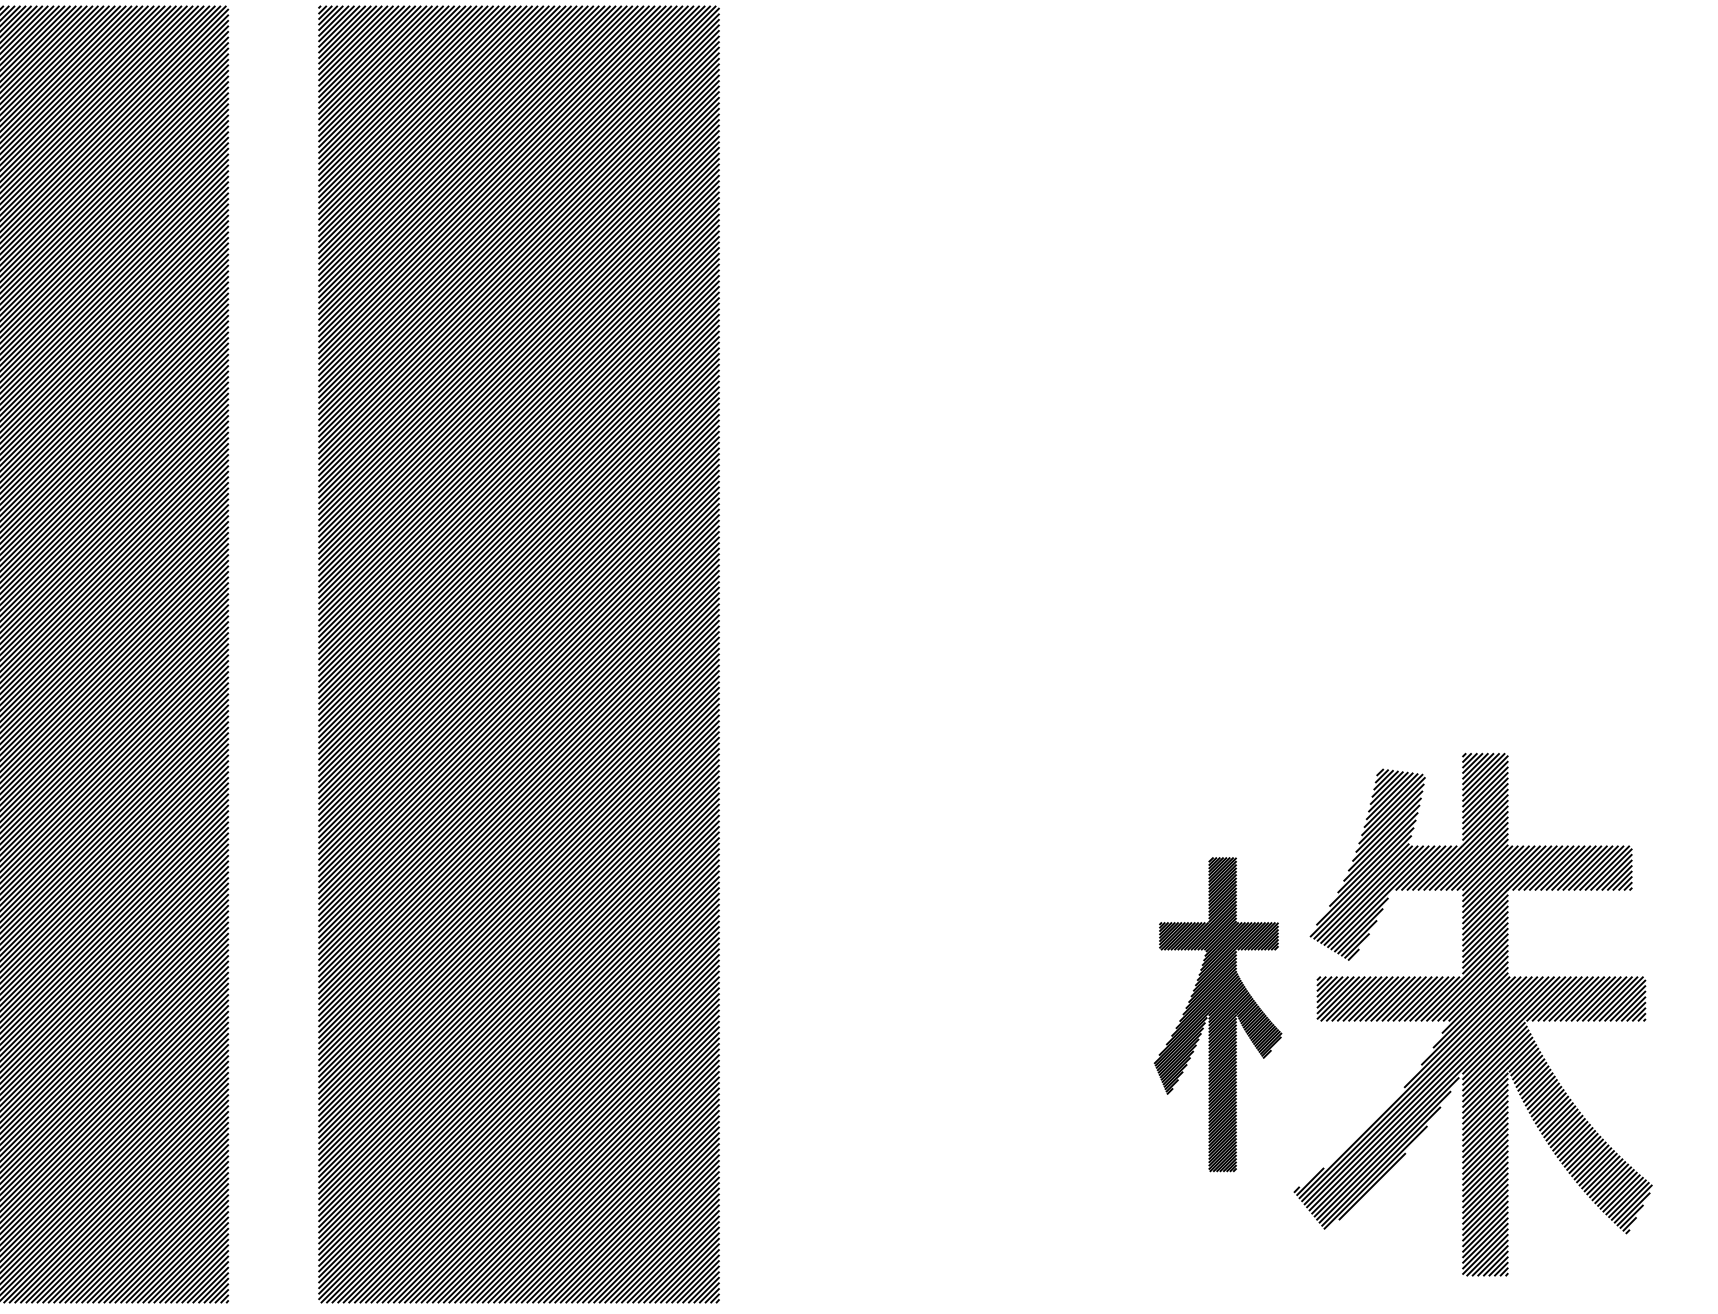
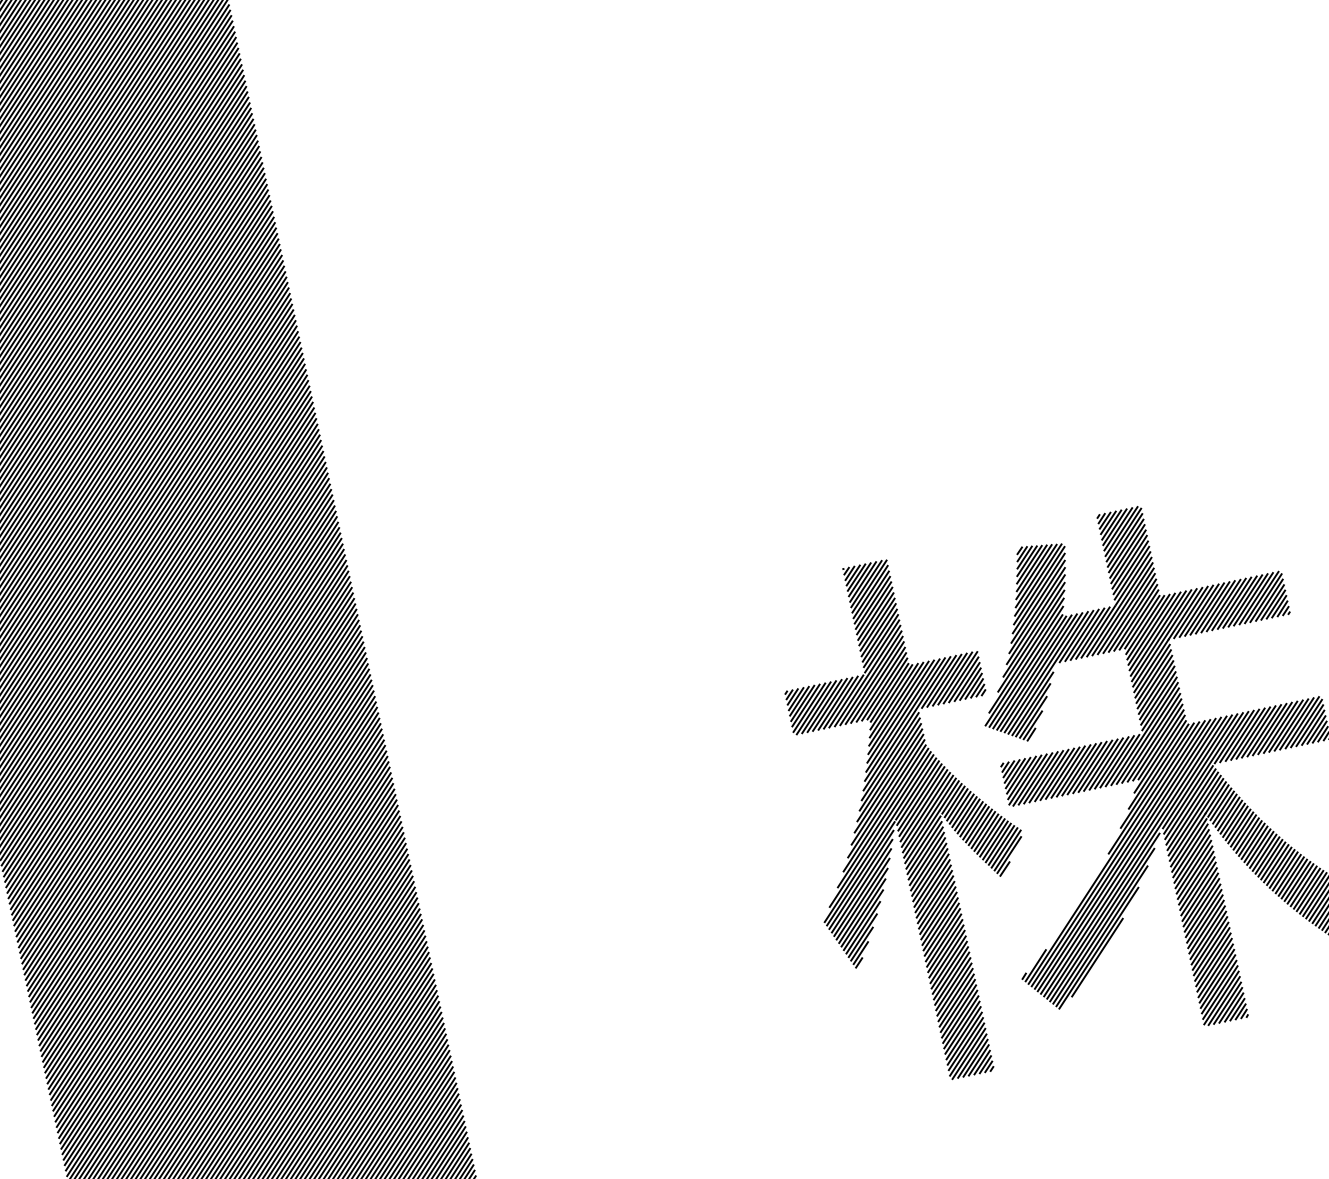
part: (1217, 1014) -> (910, 821), size x1.67

